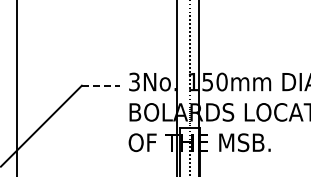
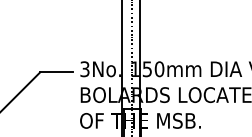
line: (101, 85) -> (56, 72), dashed -> solid

